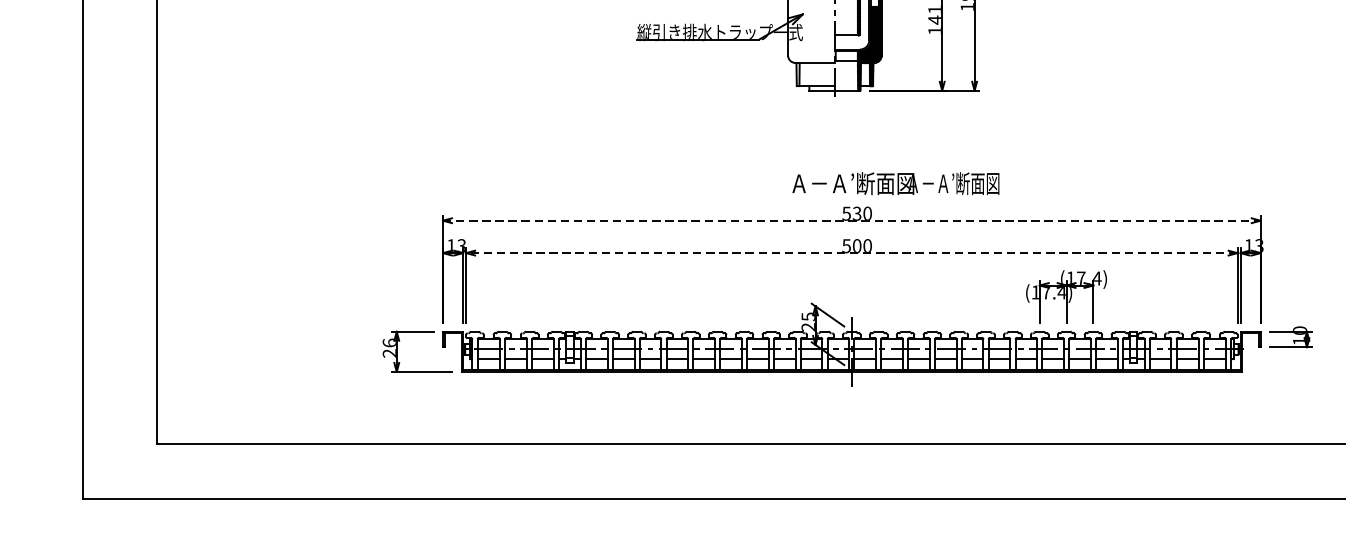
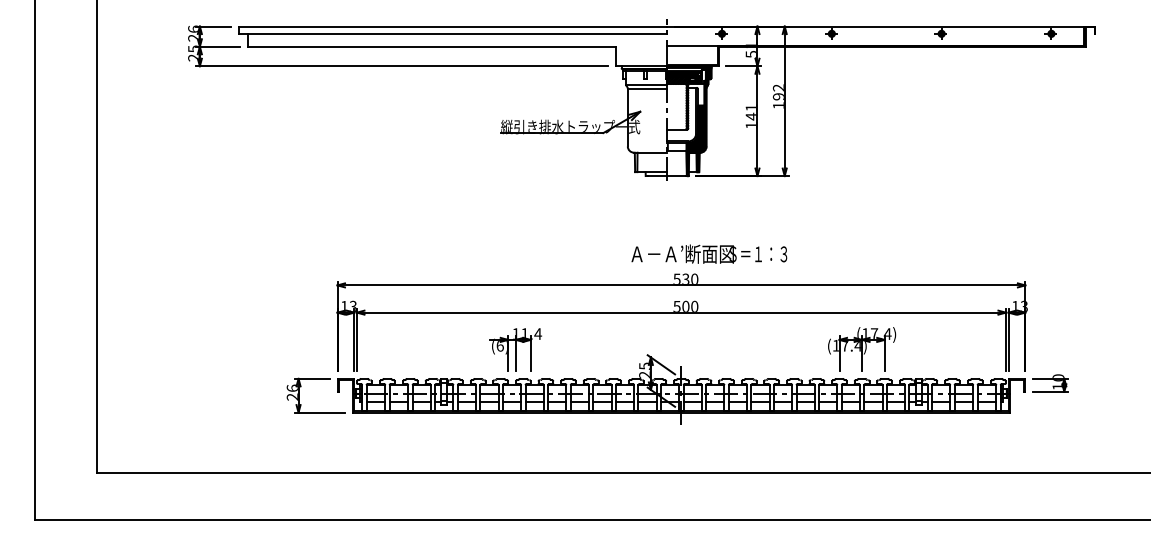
text: (954, 182) -> (767, 253), Ａ－Ａ’断面図 -> Ｓ＝１：３
line: (851, 220) -> (681, 285), dashed -> solid
line: (850, 252) -> (680, 312), dashed -> solid
part: (654, 296) -> (515, 349), added

